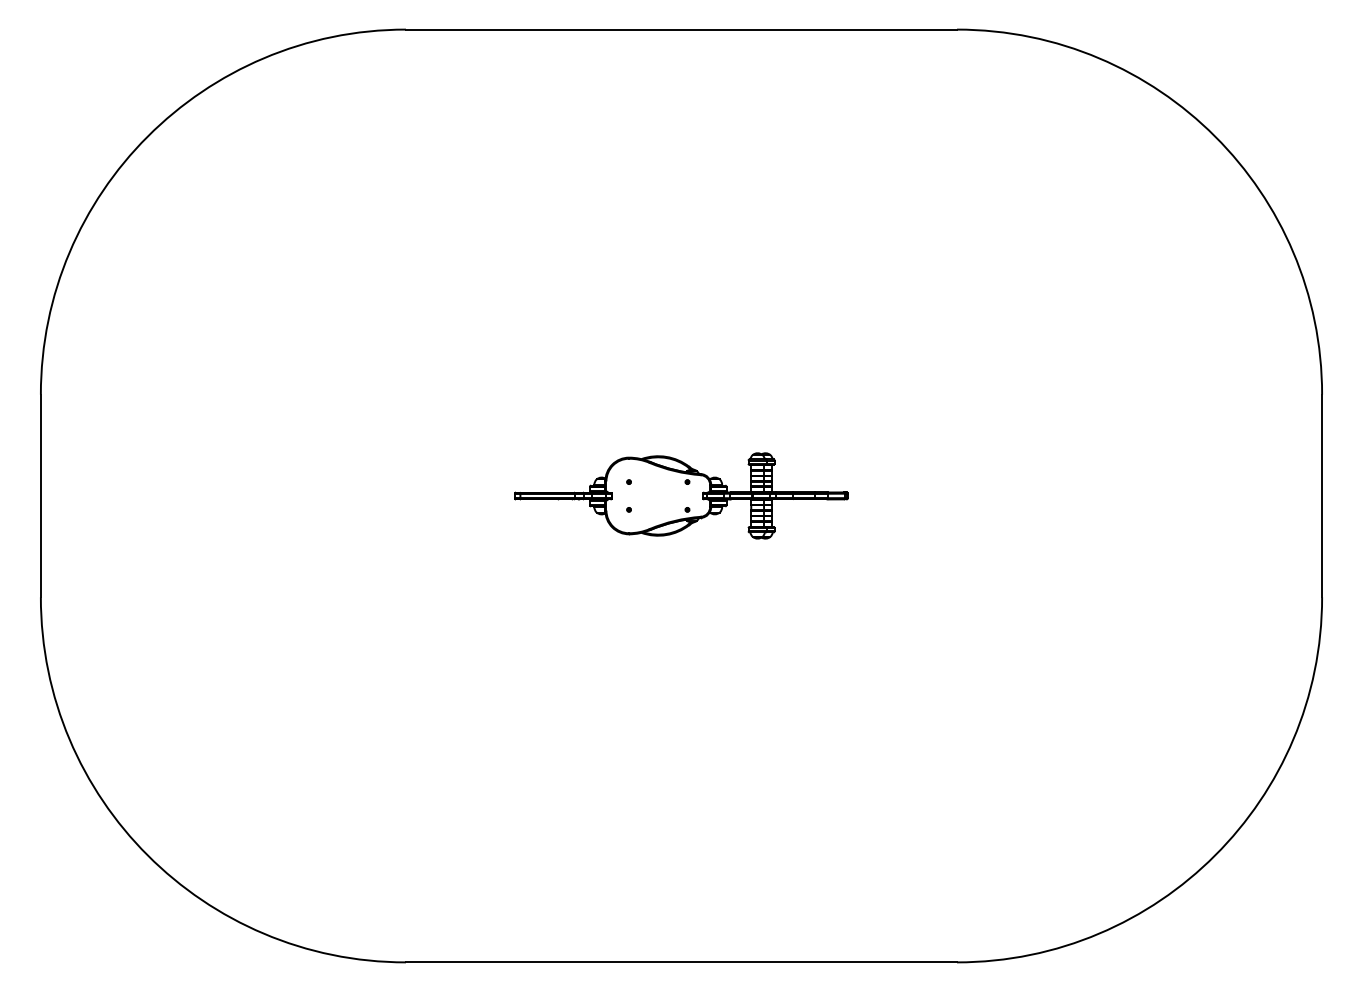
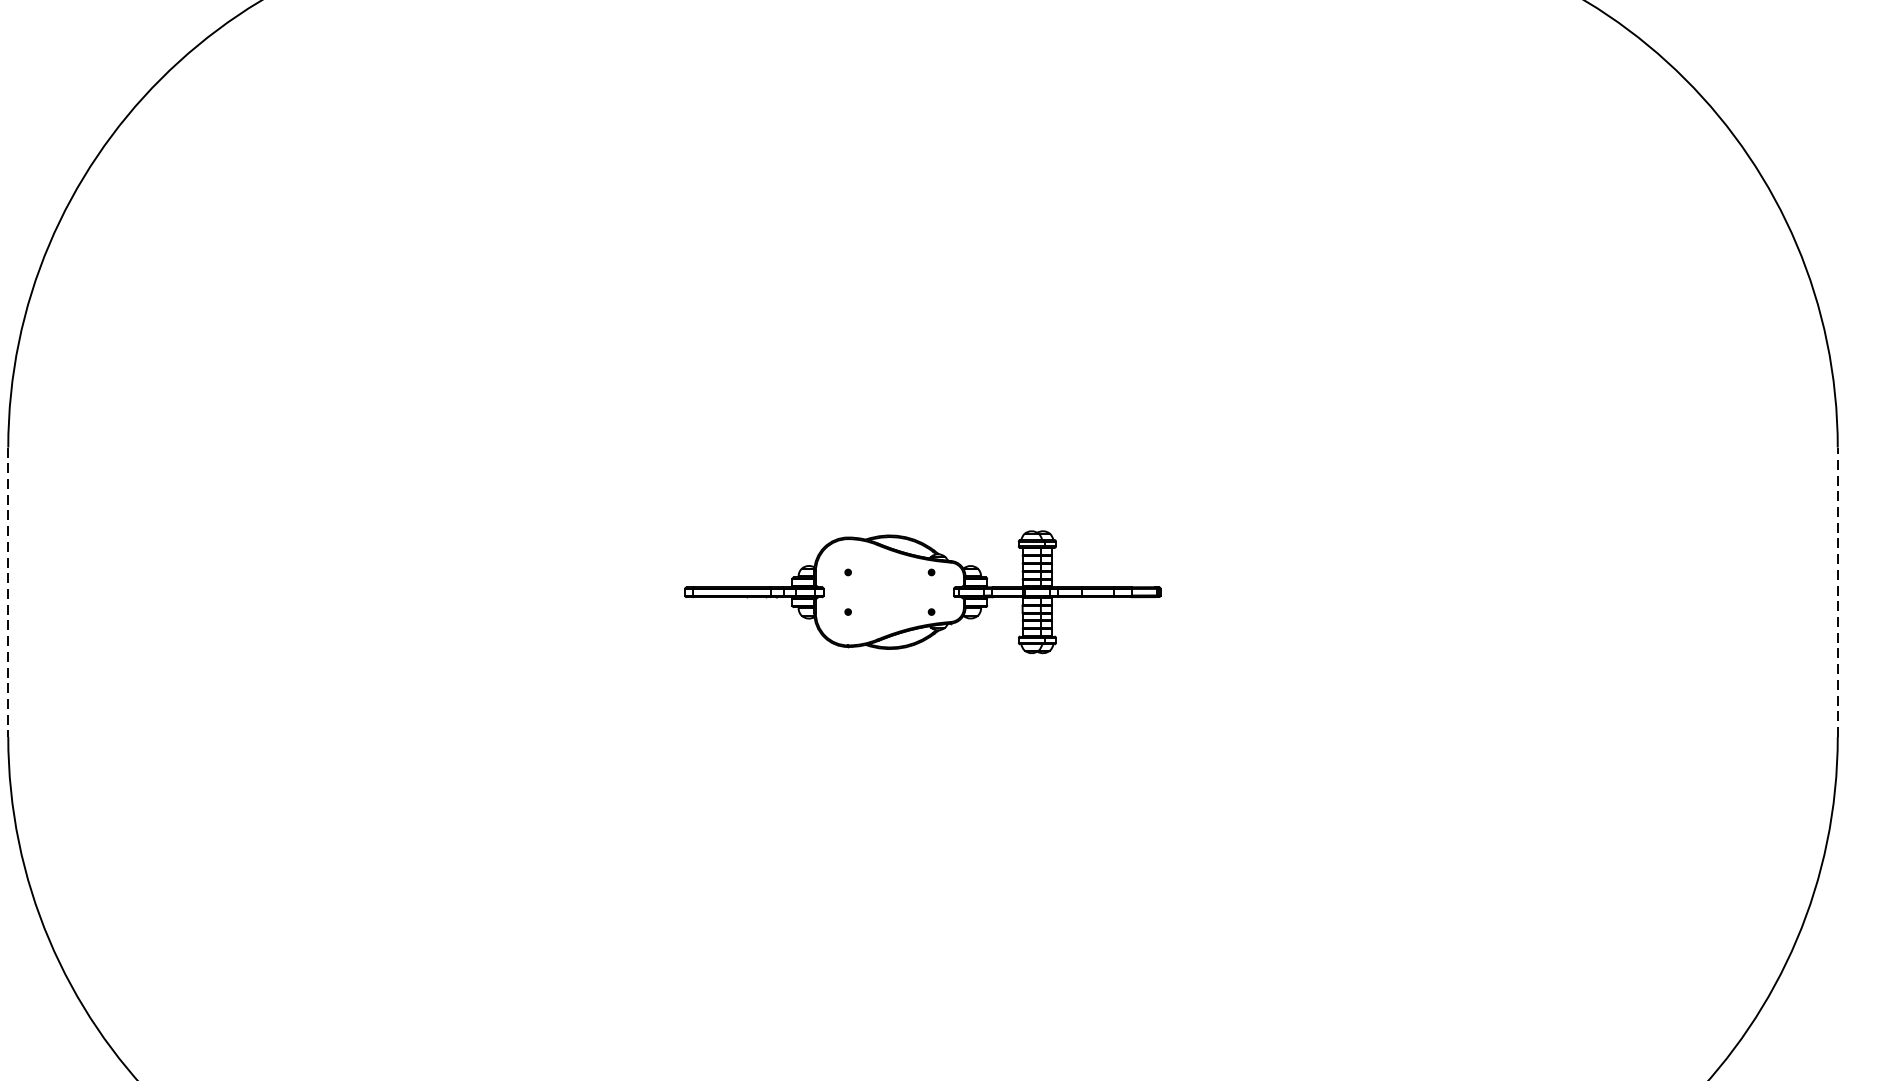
line: (1322, 495) -> (1838, 591), solid -> dashed
line: (40, 496) -> (7, 593), solid -> dashed

